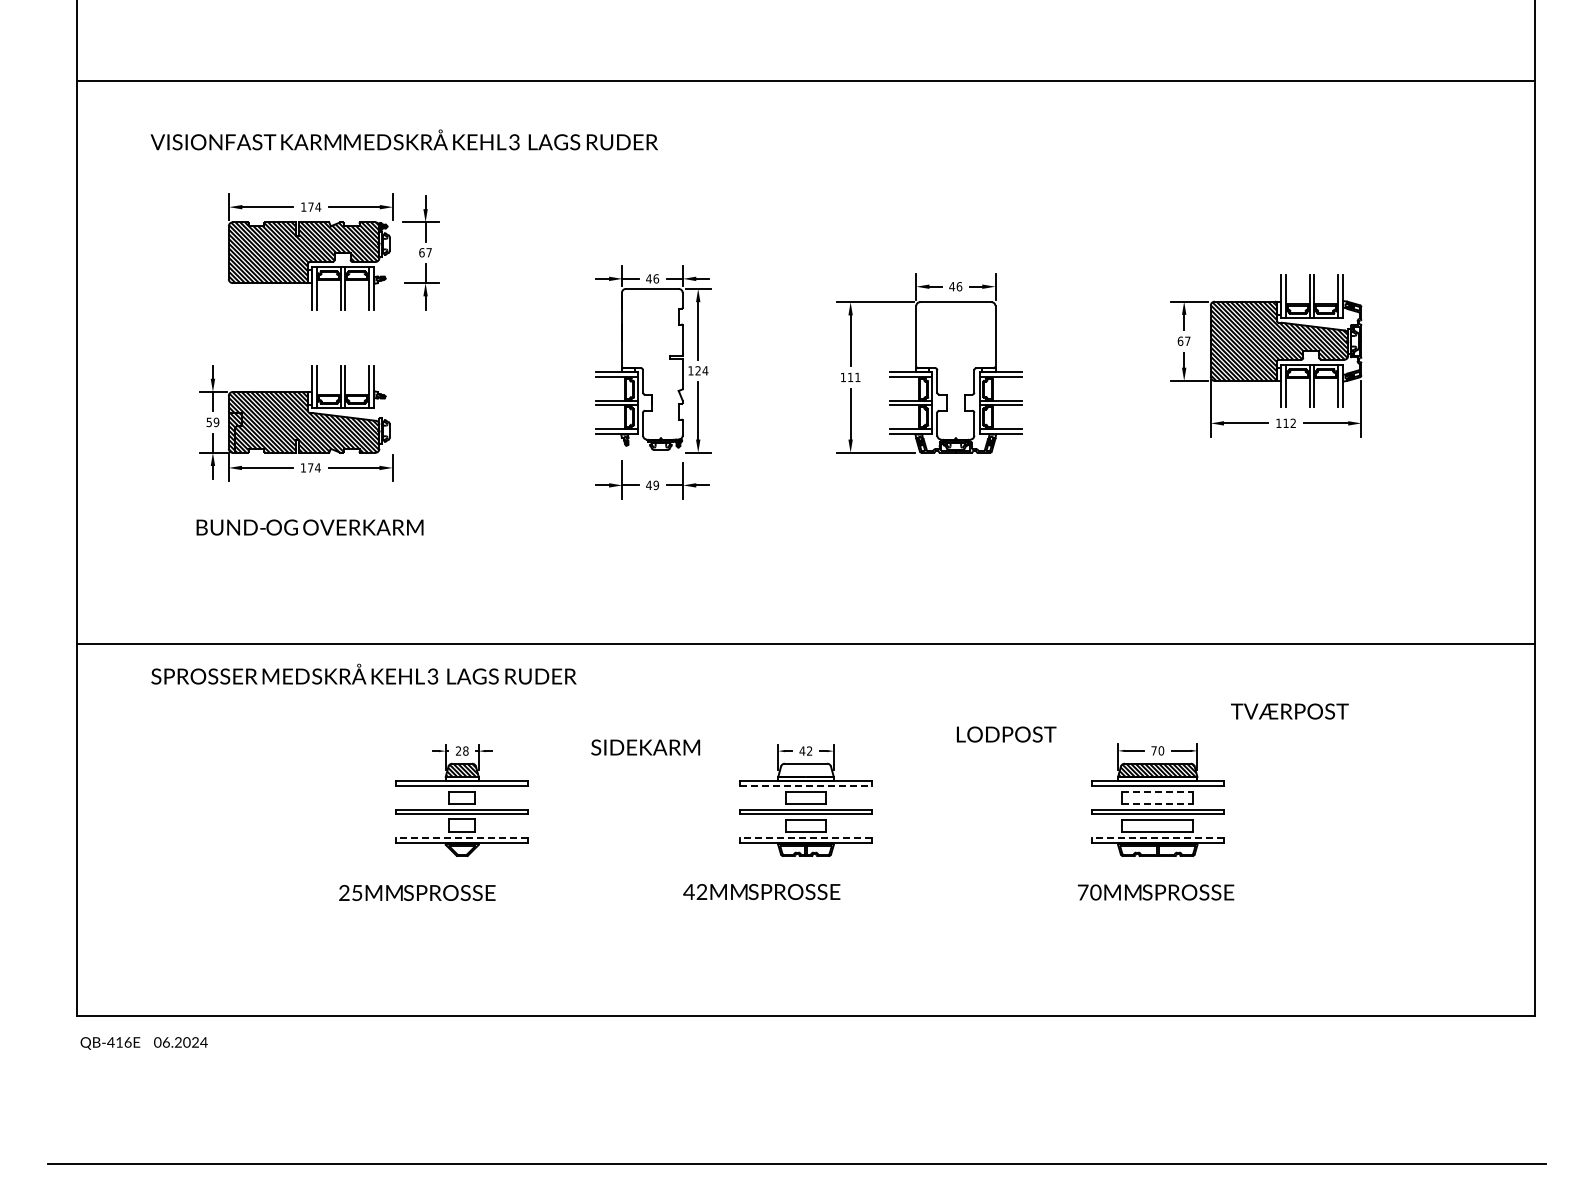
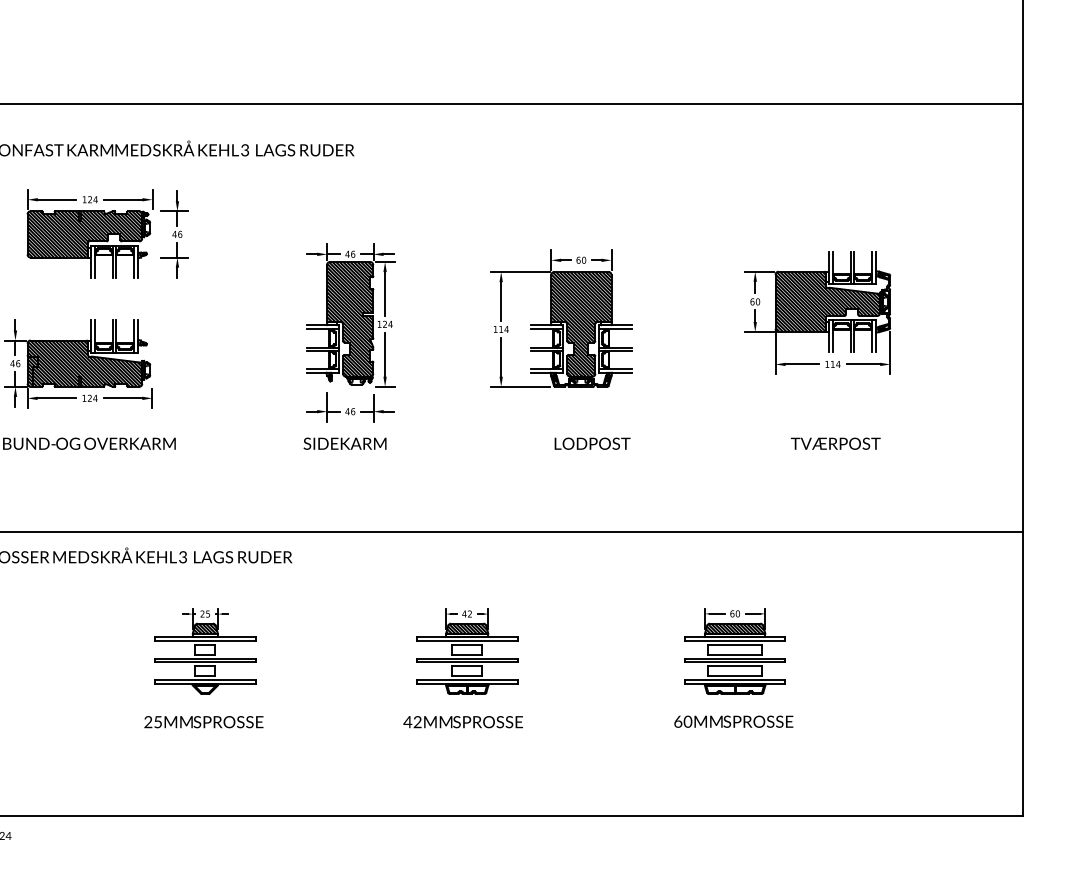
text: (310, 206) -> (89, 199), 174 -> 124
text: (425, 252) -> (177, 234), 67 -> 46
text: (955, 286) -> (581, 260), 46 -> 60
text: (1187, 340) -> (757, 301), 67 -> 60
hatch: (651, 363) -> (349, 318), added
hatch: (955, 370) -> (581, 324), added
text: (857, 377) -> (506, 329), 111 -> 114
text: (212, 422) -> (15, 363), 59 -> 46
text: (1293, 422) -> (838, 363), 112 -> 114
text: (310, 467) -> (89, 398), 174 -> 124
text: (656, 485) -> (353, 411), 49 -> 46
text: (1289, 711) -> (835, 443), moved
text: (1006, 734) -> (592, 443), moved
text: (645, 747) -> (344, 443), moved
text: (465, 750) -> (207, 613), 28 -> 25
text: (1153, 750) -> (731, 613), 70 -> 60
hatch: (805, 769) -> (466, 628), added
line: (806, 786) -> (467, 641), dashed -> solid
line: (1157, 791) -> (734, 644), dashed -> solid
line: (1157, 804) -> (734, 654), dashed -> solid
line: (461, 837) -> (204, 679), dashed -> solid
line: (805, 837) -> (466, 679), dashed -> solid
line: (1157, 837) -> (734, 679), dashed -> solid
text: (761, 891) -> (463, 721), moved
text: (417, 892) -> (204, 721), moved
text: (1082, 892) -> (677, 721), 70MM -> 60MM

